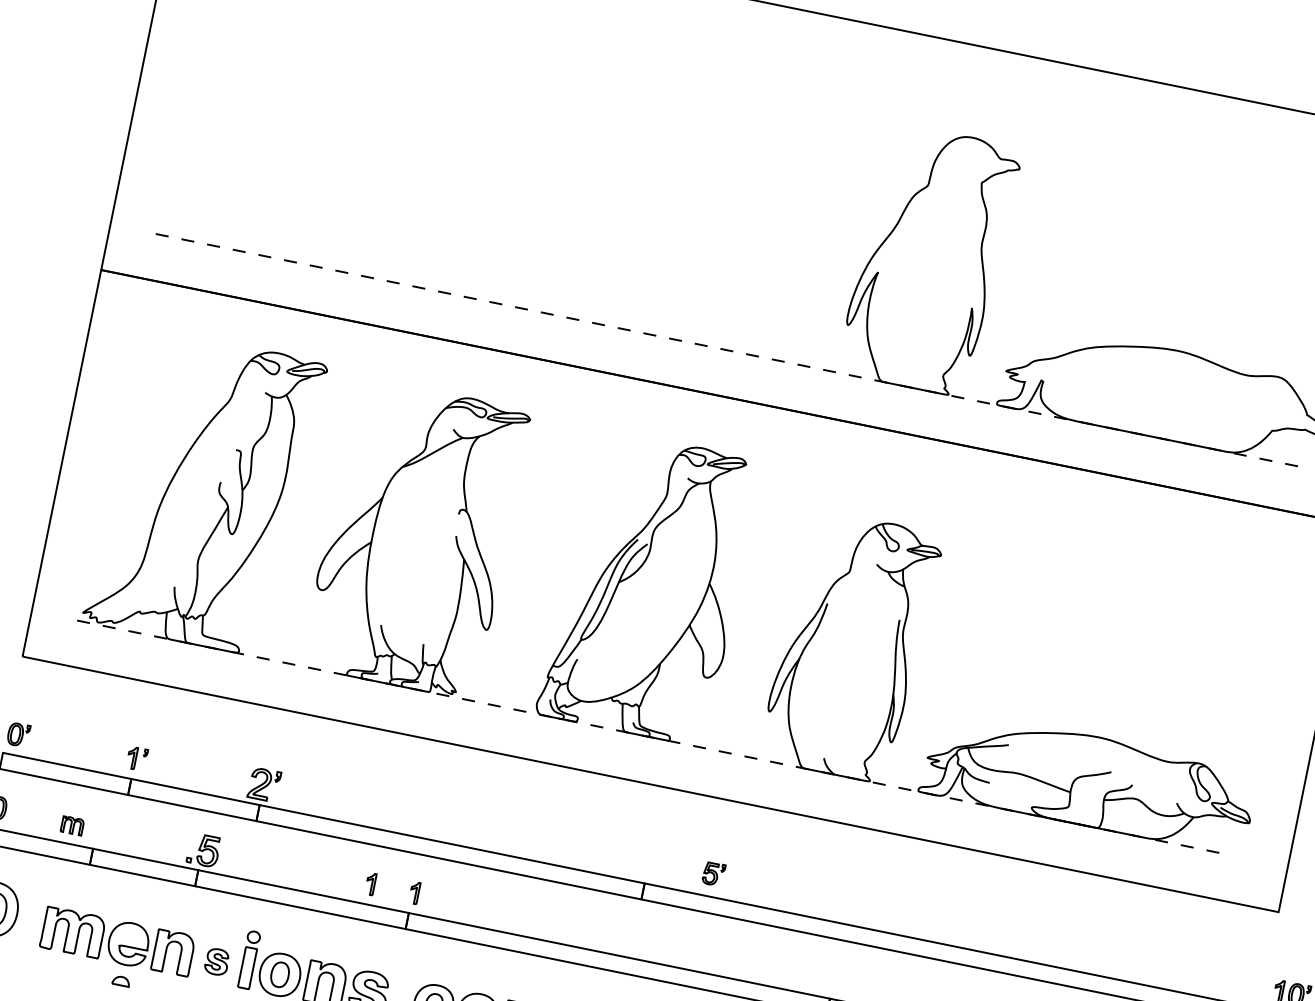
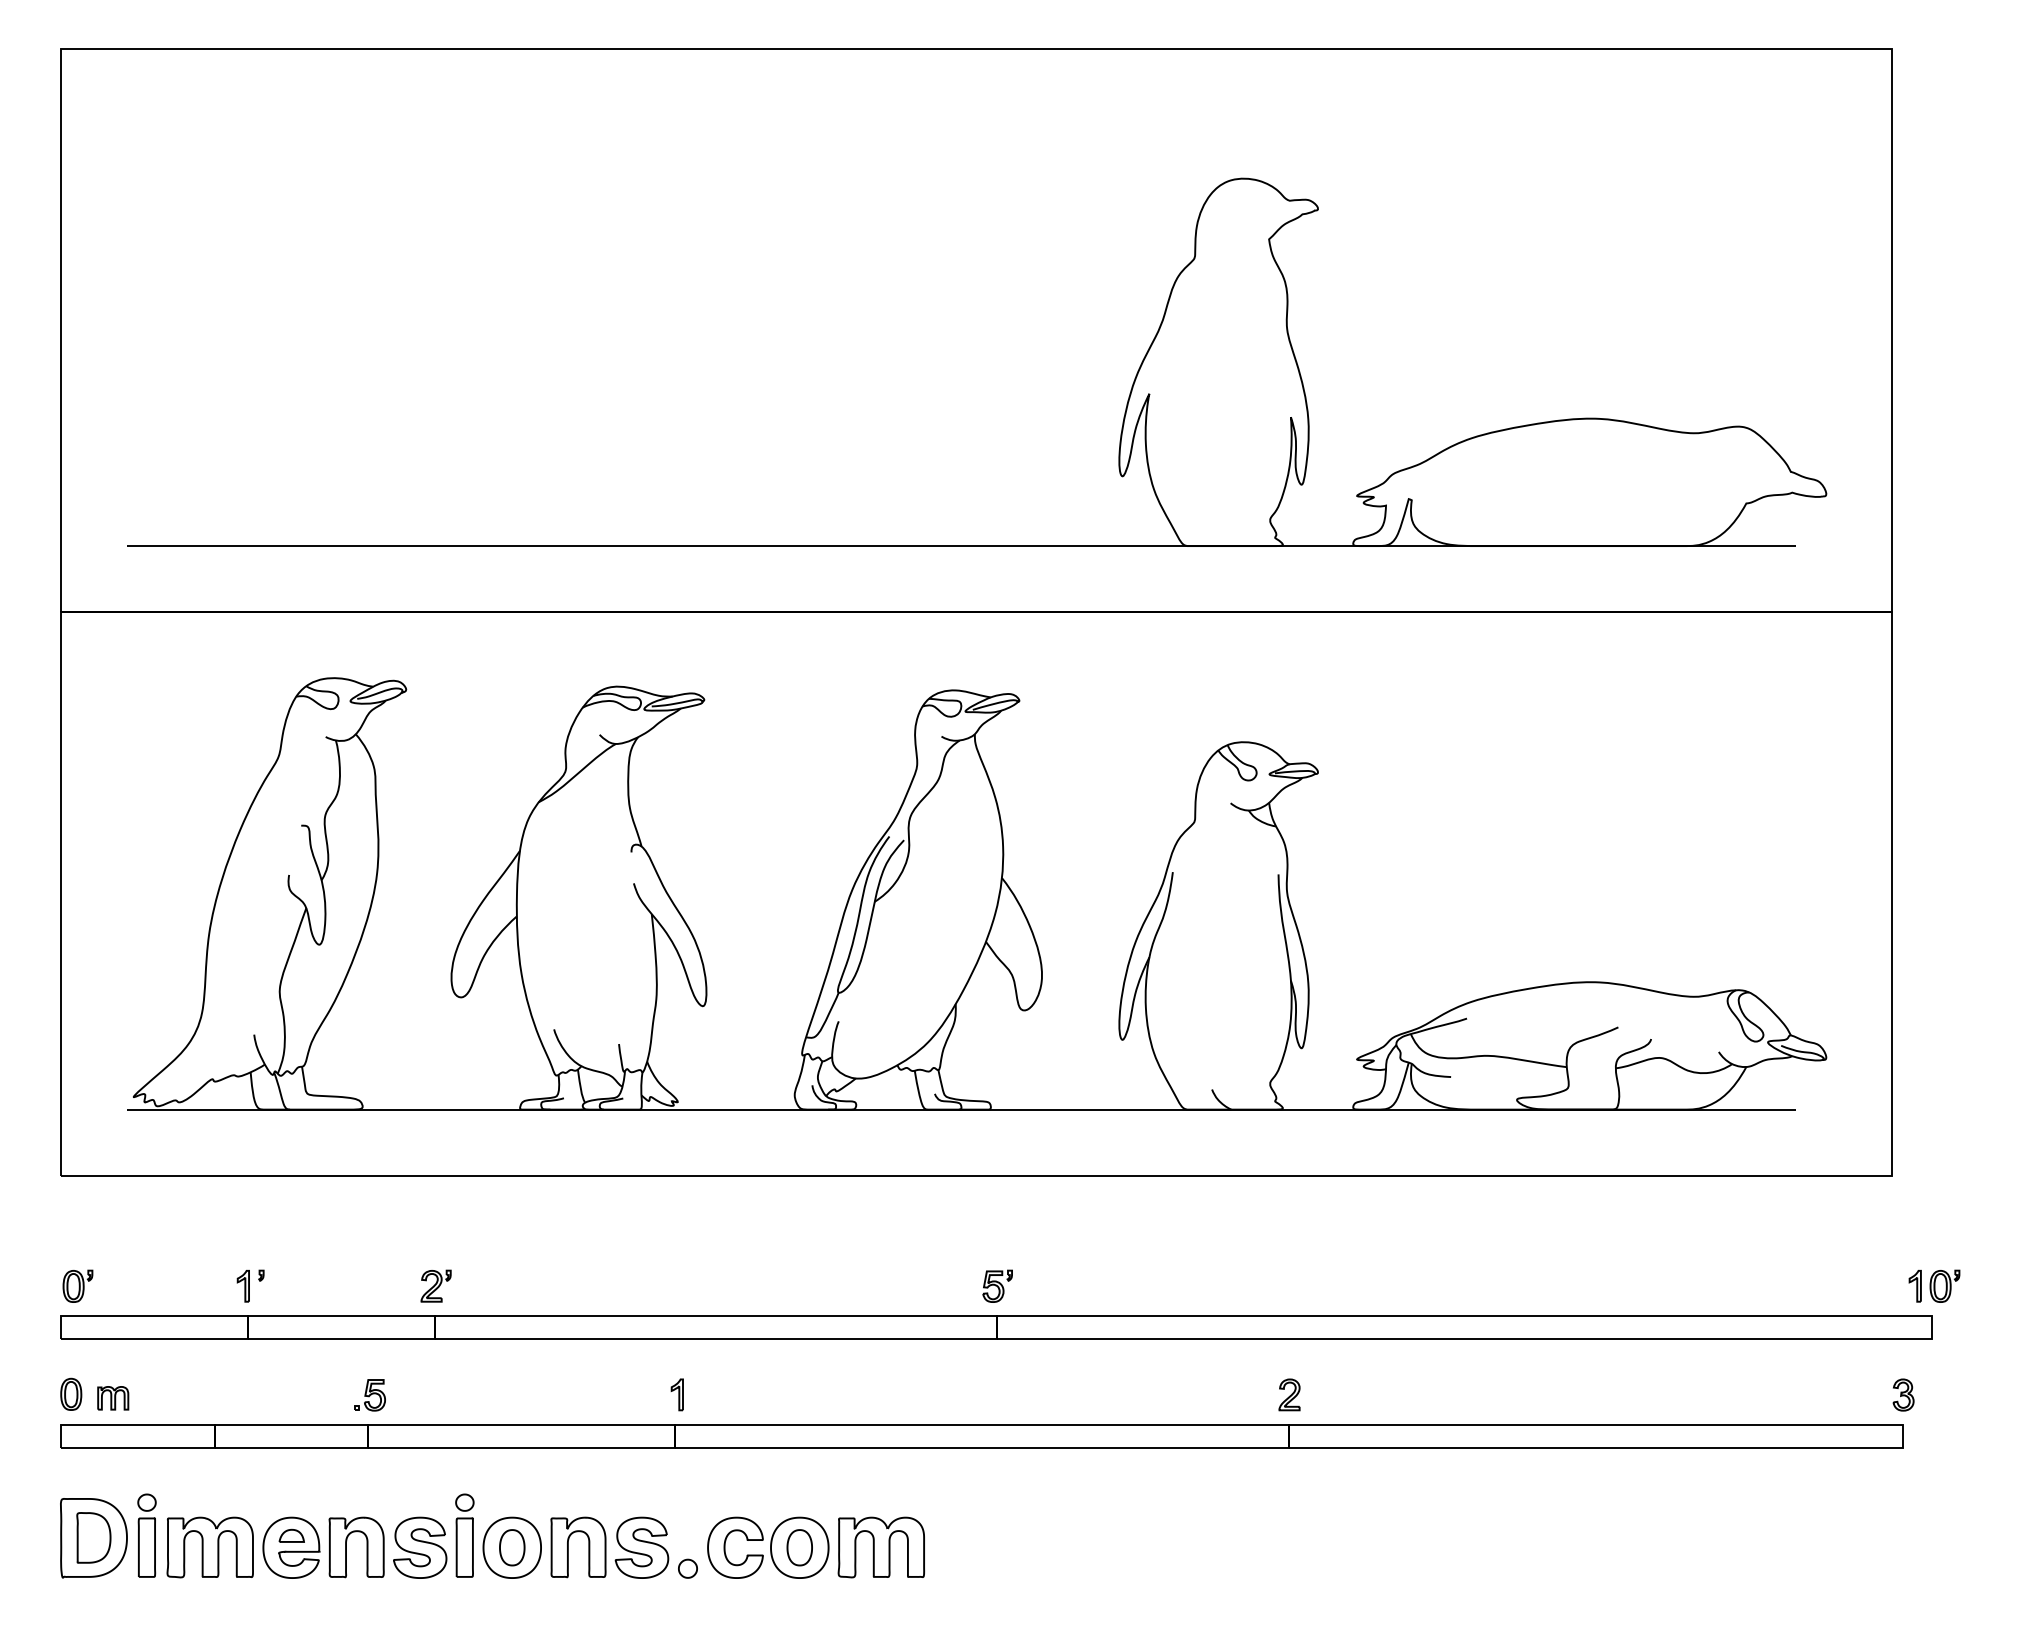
line: (728, 350) -> (962, 546), dashed -> solid
line: (650, 737) -> (962, 1109), dashed -> solid
part: (264, 784) -> (435, 1285), size x0.71
part: (72, 825) -> (113, 1398), moved
part: (203, 850) -> (369, 1395), size x0.71
part: (713, 873) -> (997, 1285), moved
part: (370, 883) -> (612, 1394), removed
part: (30, 915) -> (146, 1535), added
part: (217, 961) -> (420, 1547), size x1.67
part: (834, 978) -> (1289, 1394), added
part: (121, 980) -> (291, 1535), moved

